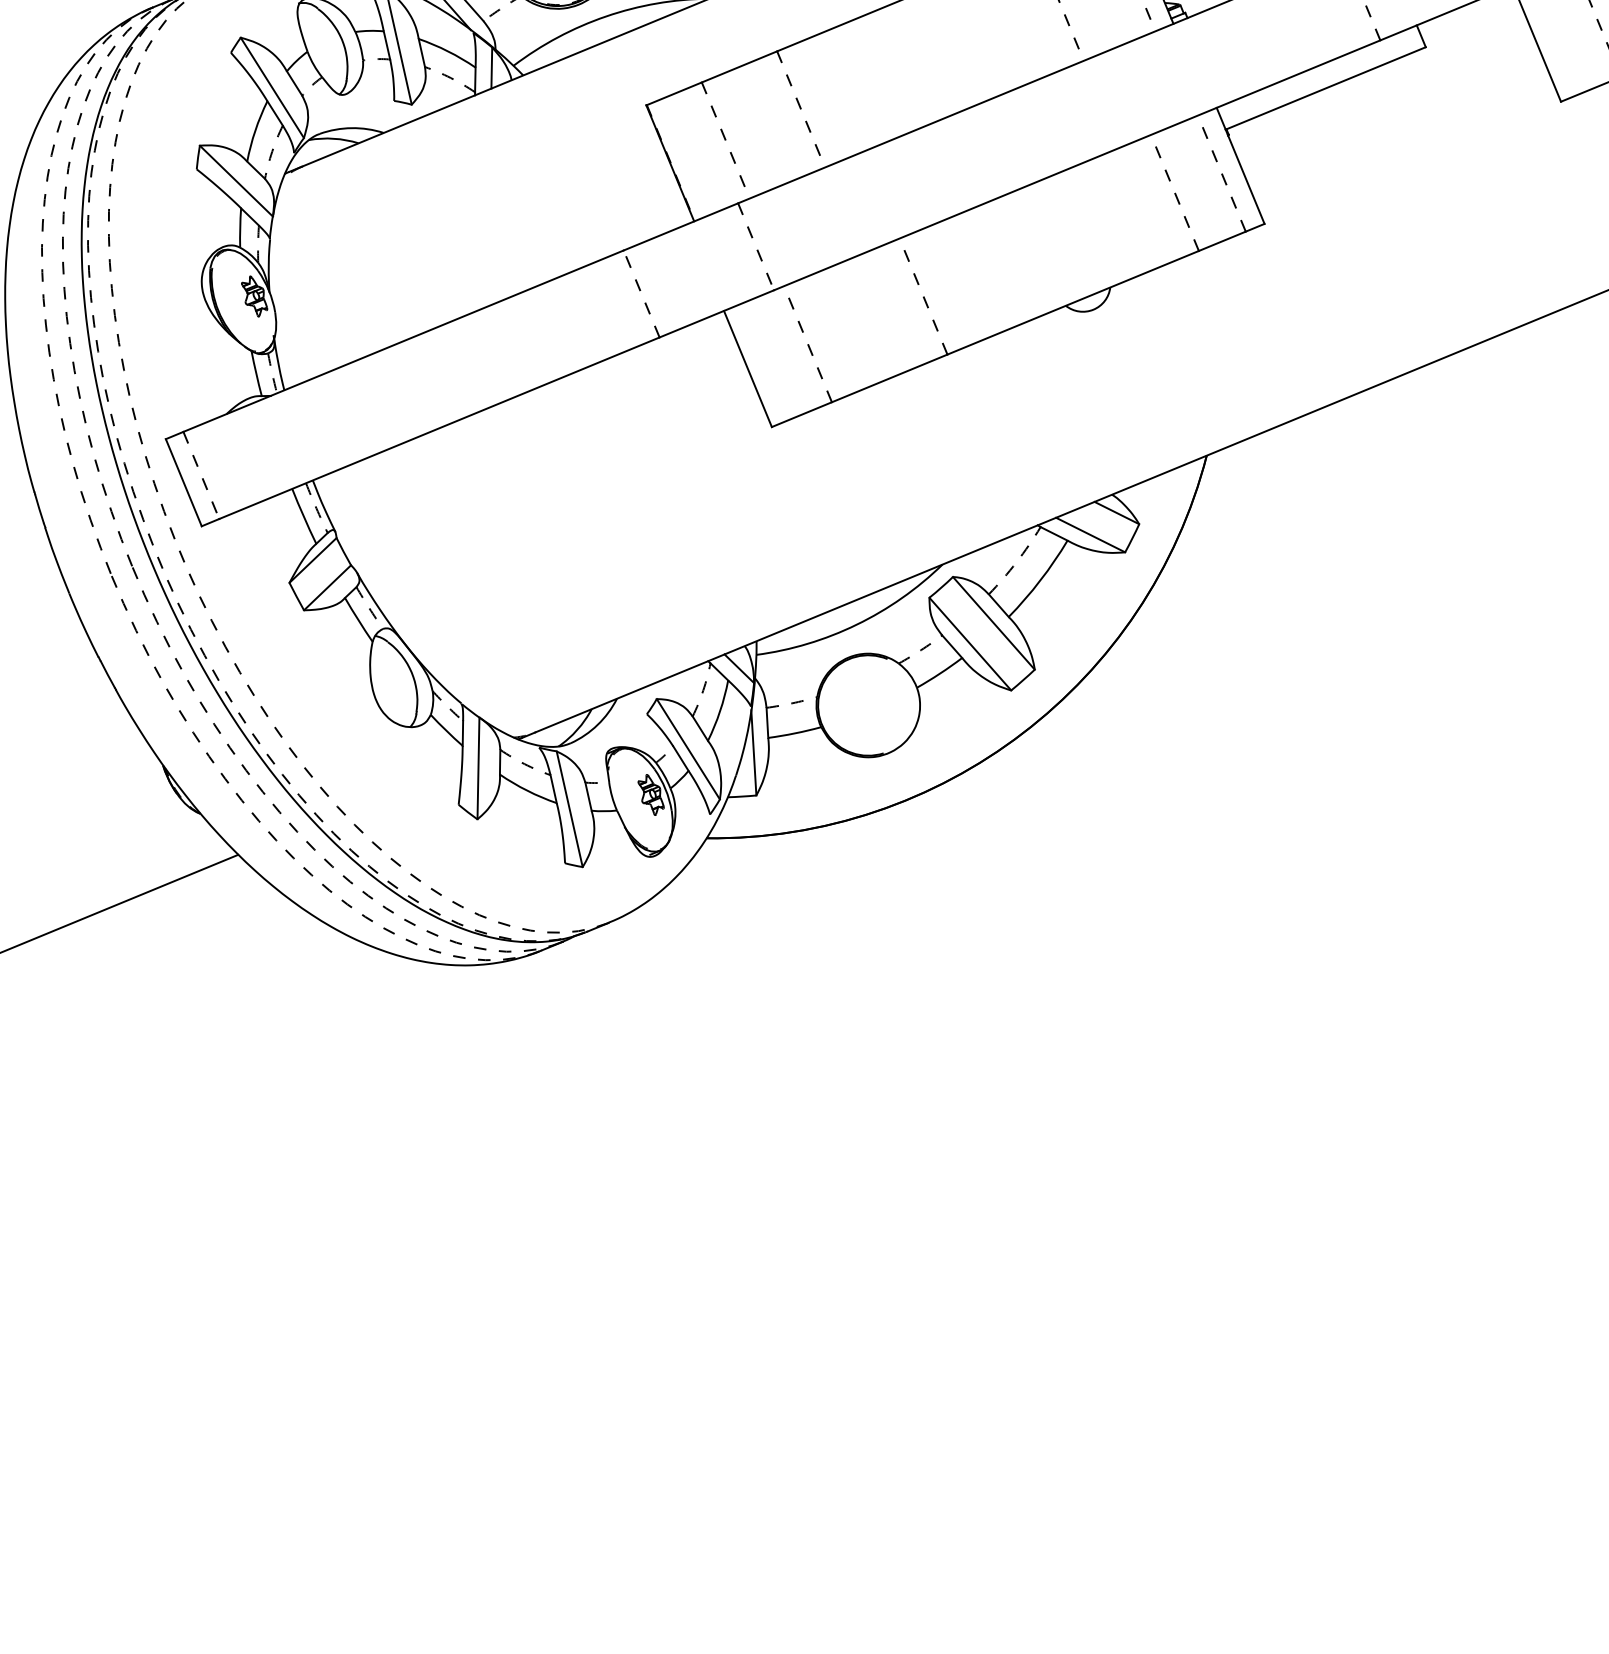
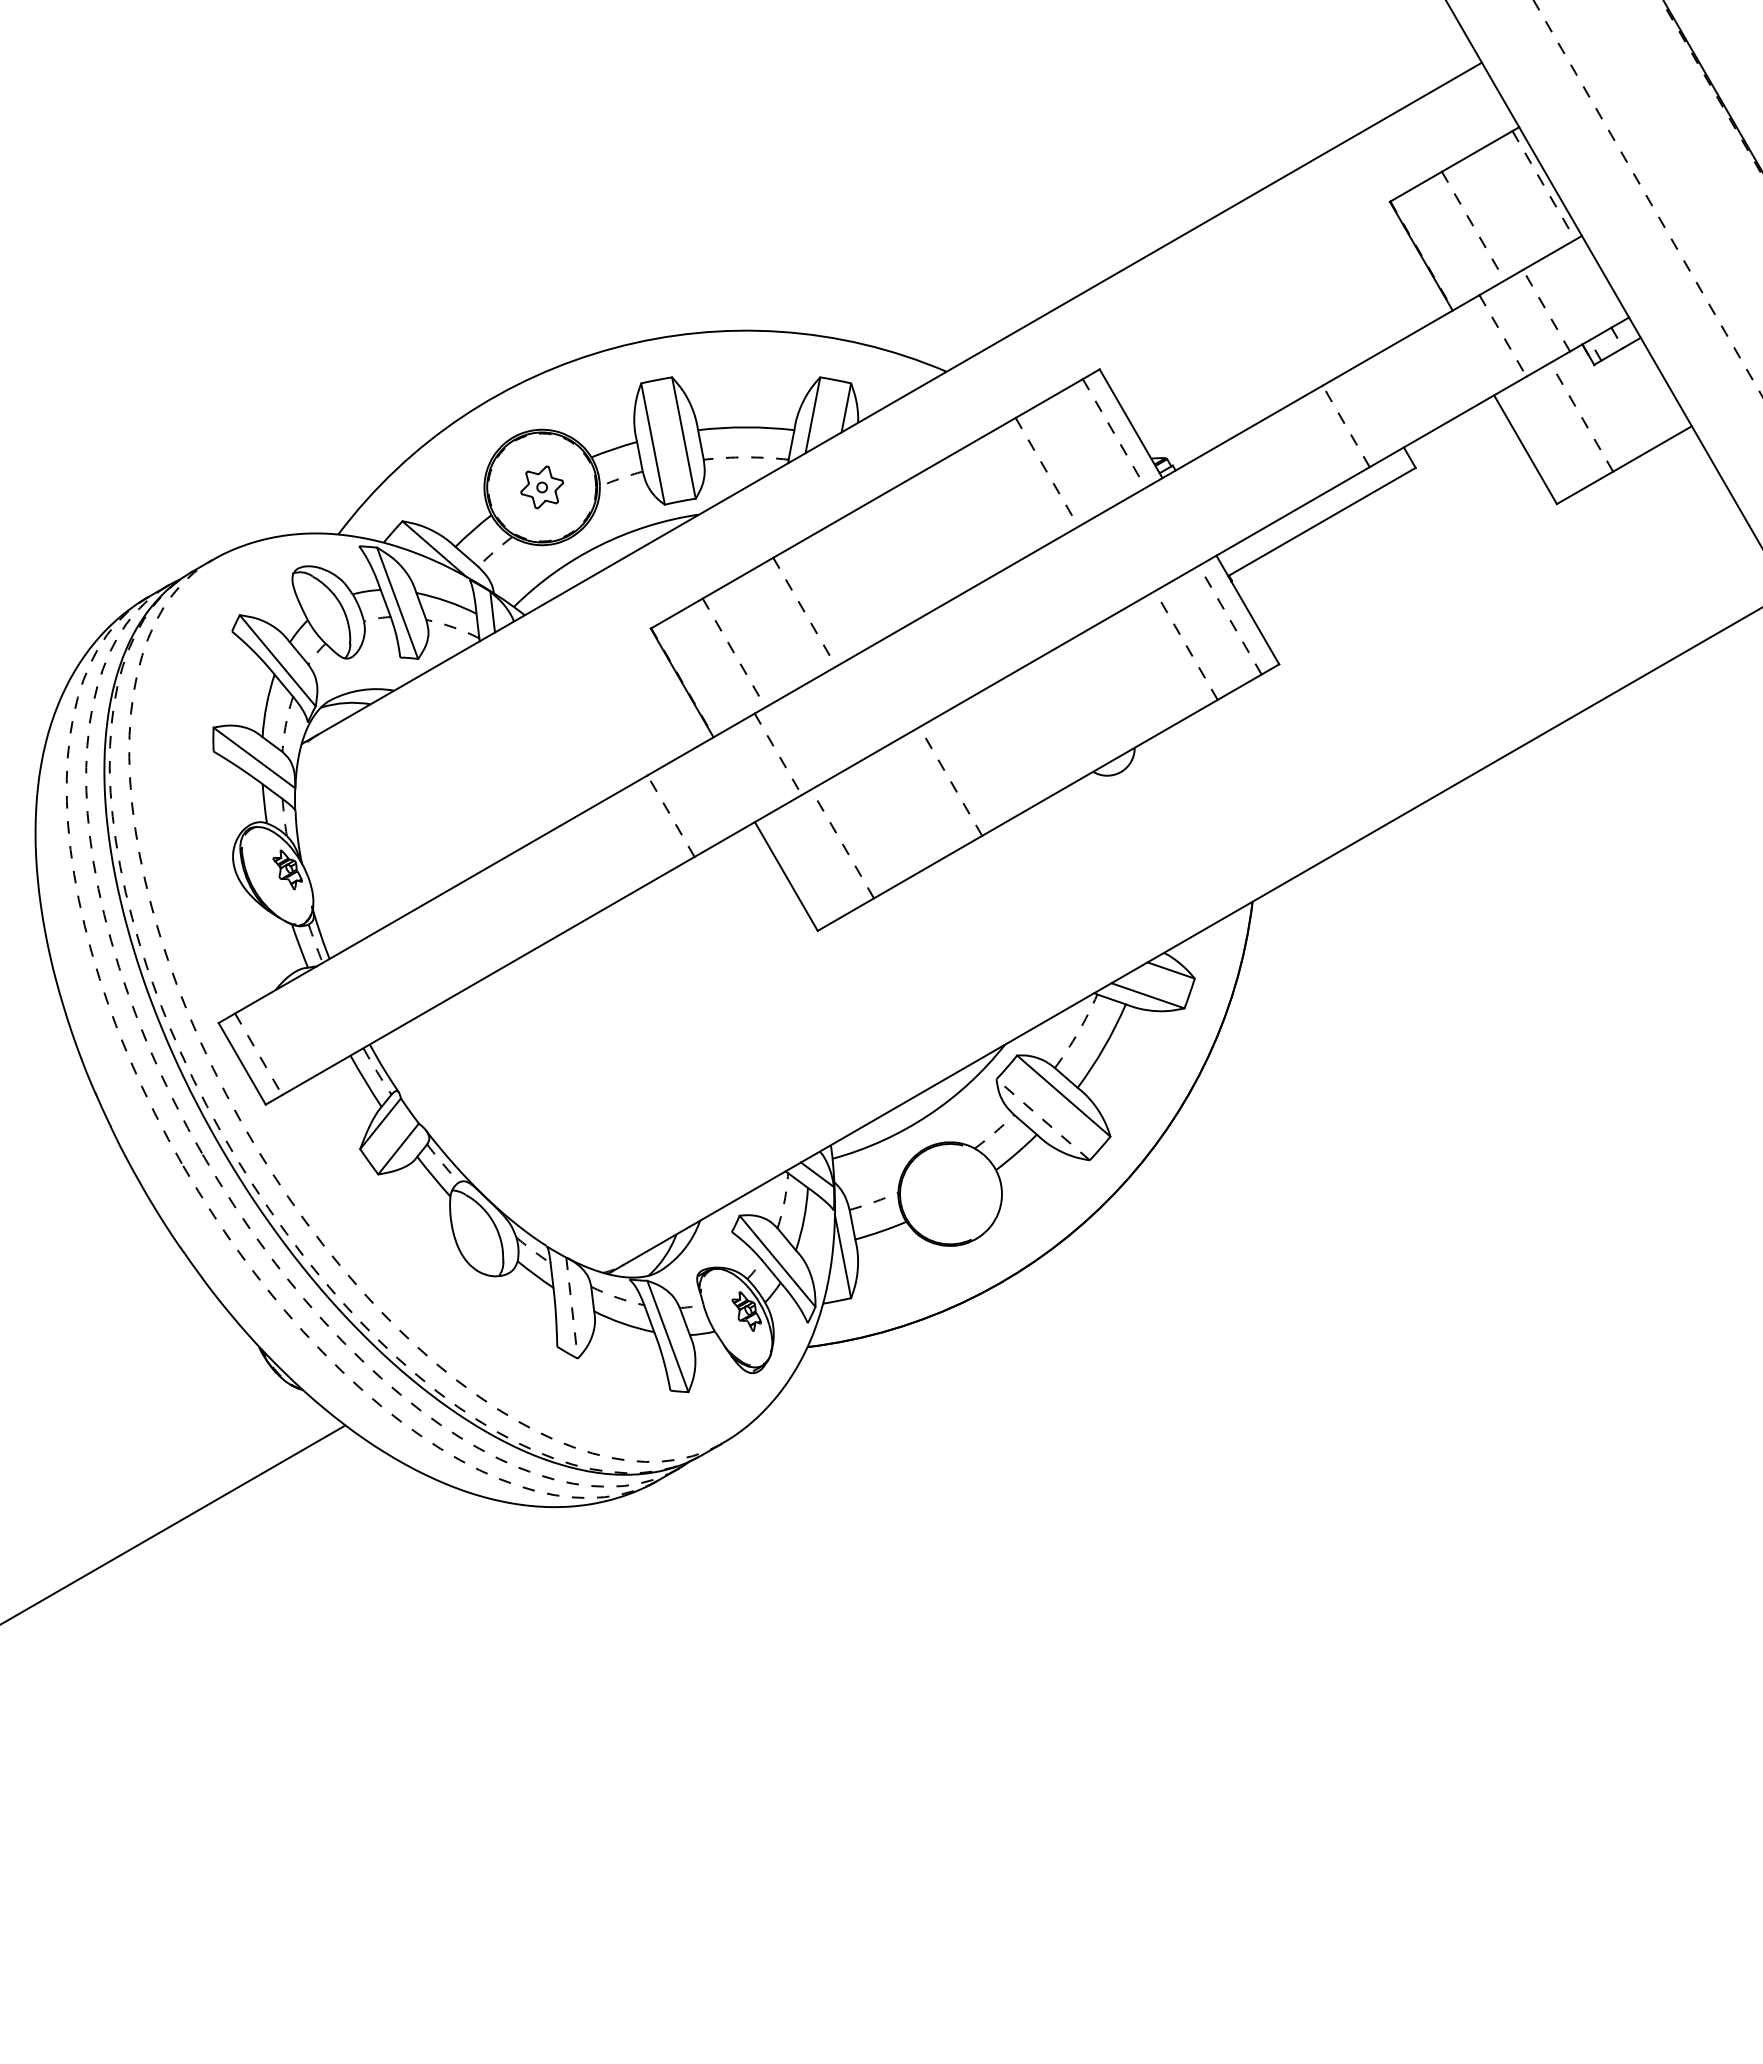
line: (970, 643) -> (1043, 1119), solid -> dashed
line: (478, 768) -> (572, 1308), solid -> dashed

